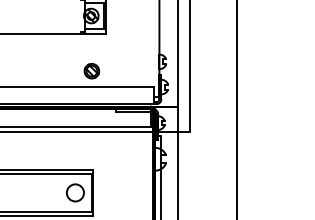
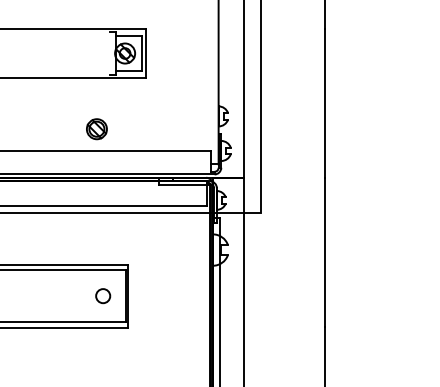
part: (91, 71) -> (96, 129), moved
circle: (74, 192) -> (102, 295), size x0.6

